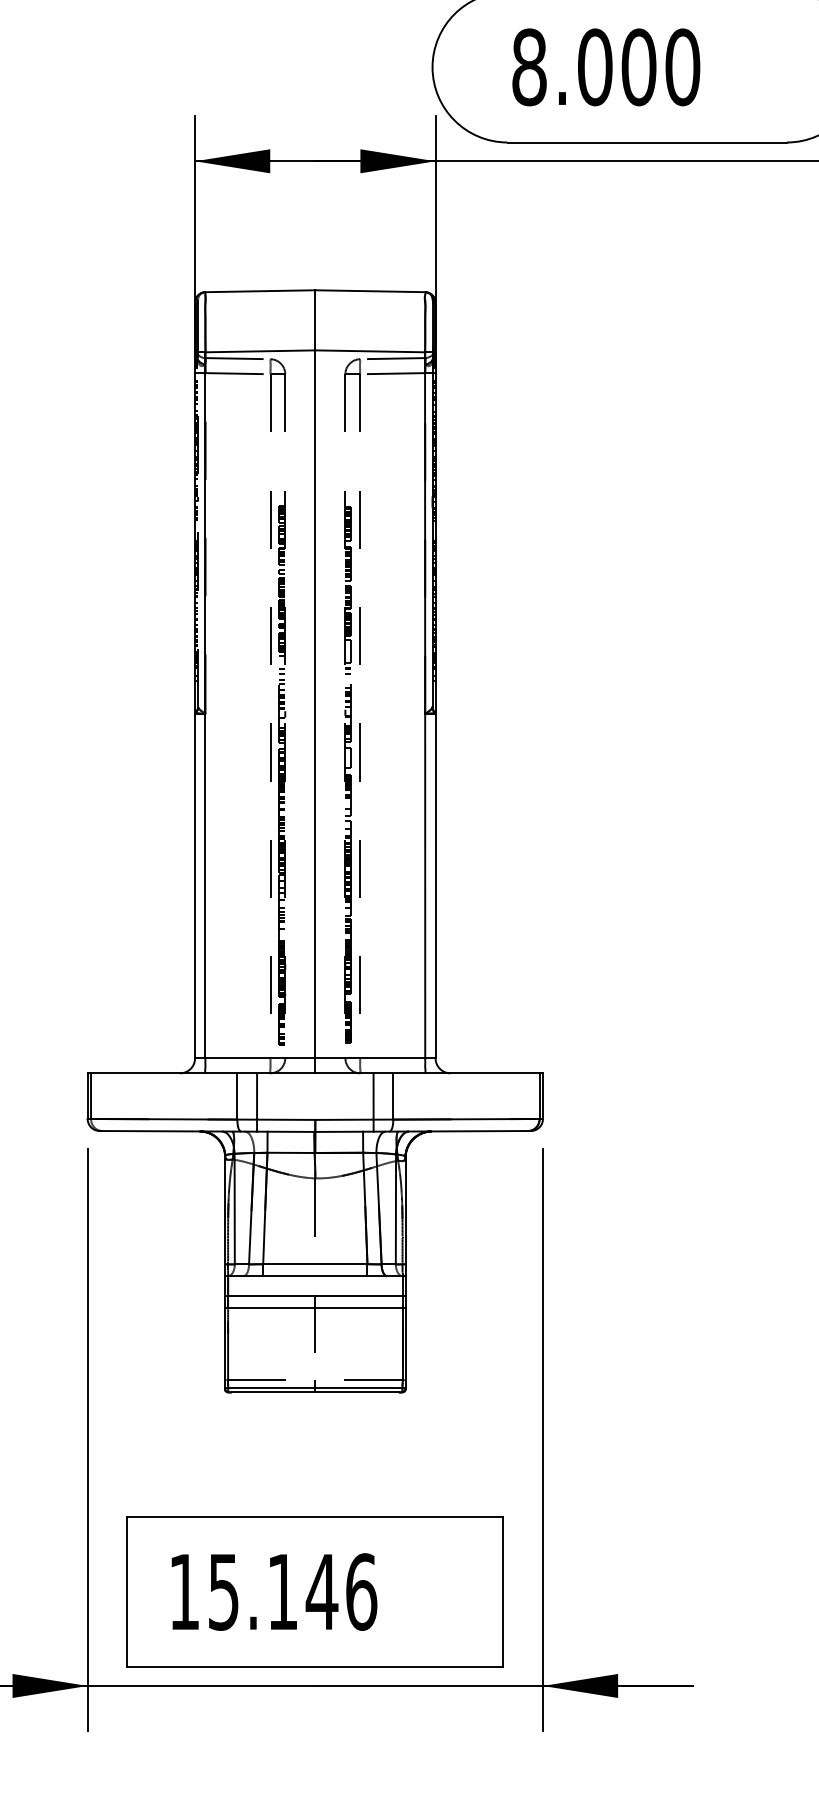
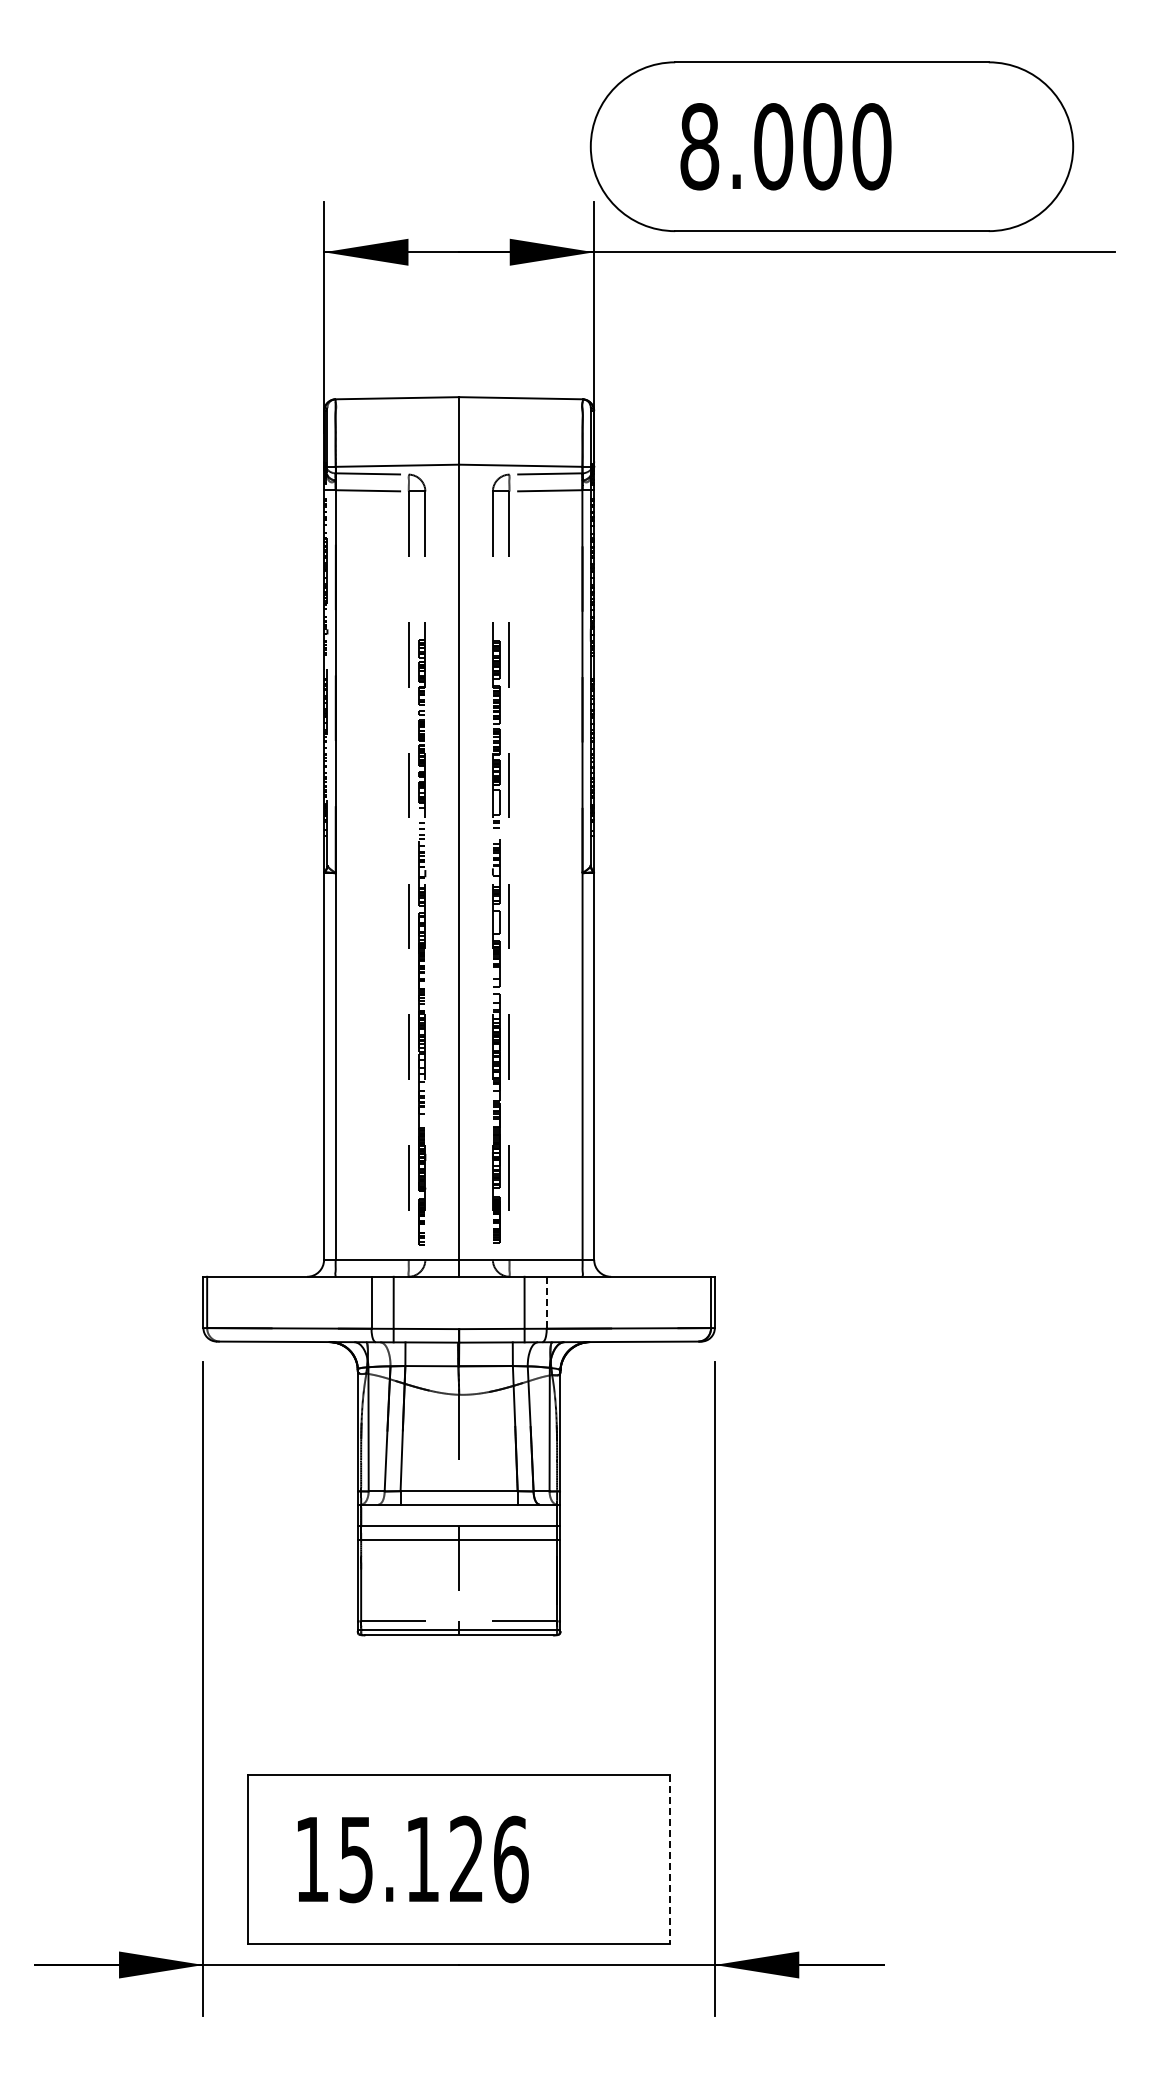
line: (393, 1096) -> (546, 1302), solid -> dashed
text: (321, 1591) -> (466, 1858), 15.146 -> 15.126
line: (503, 1592) -> (670, 1859), solid -> dashed

